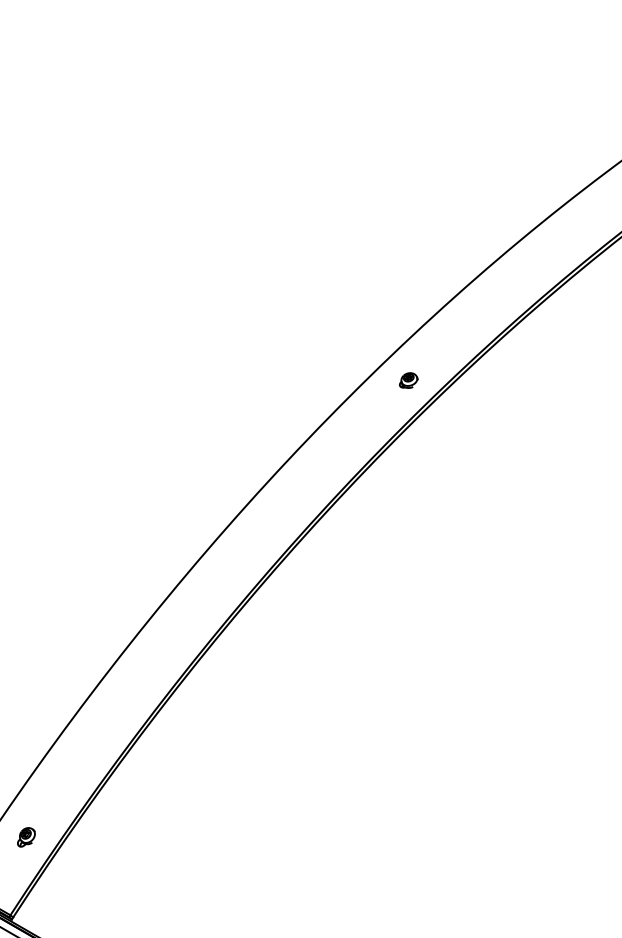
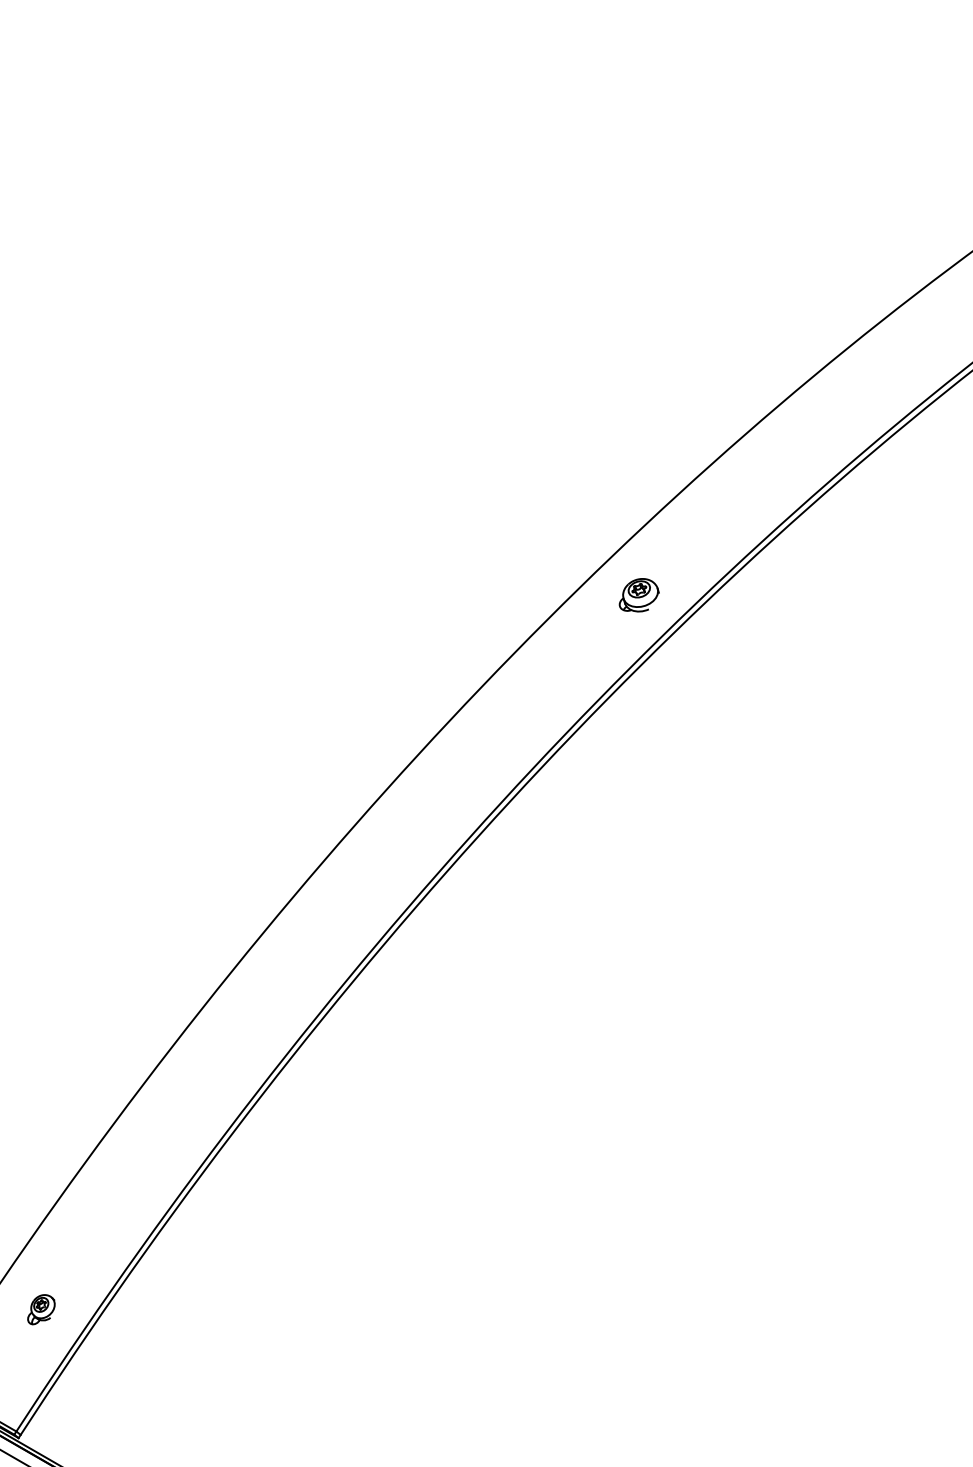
part: (408, 380) -> (638, 595), size x1.4

